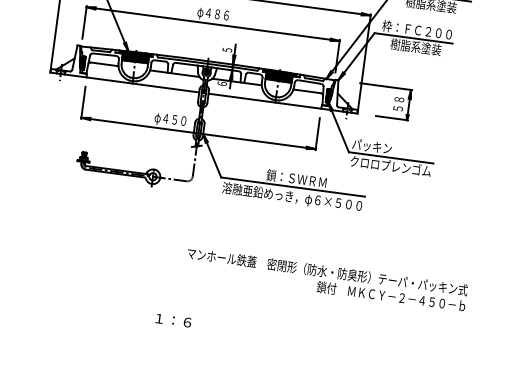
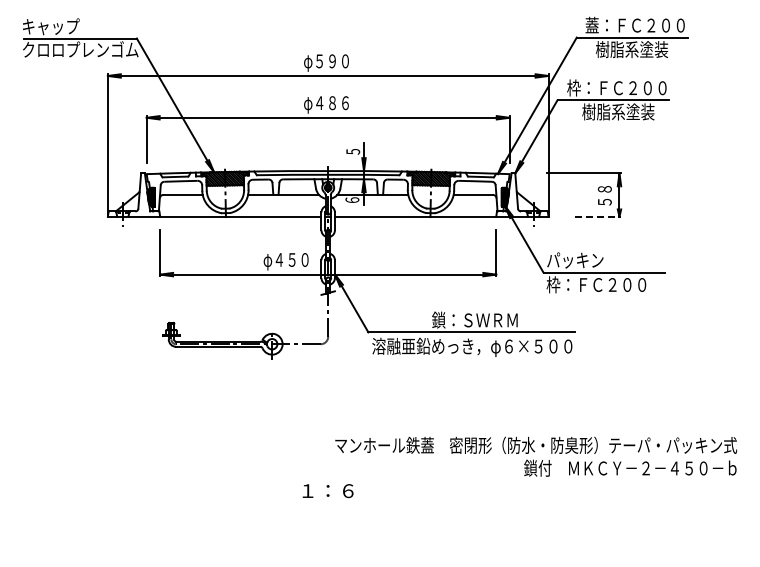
line: (392, 118) -> (598, 216), solid -> dashed
text: (390, 166) -> (604, 284), クロロプレンゴム -> 枠：ＦＣ２００
text: (173, 320) -> (327, 491), moved

